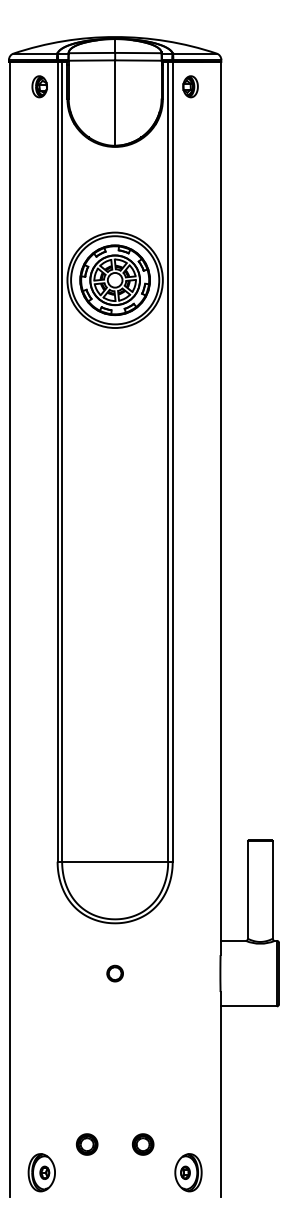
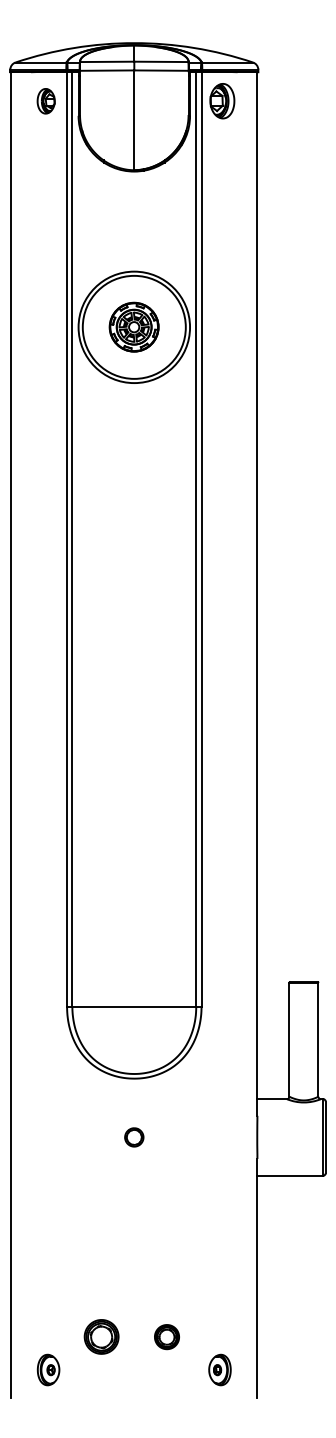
part: (190, 86) -> (222, 101), size x1.4
part: (114, 279) -> (133, 326), size x0.6
part: (87, 1144) -> (101, 1337), size x1.4
part: (41, 1172) -> (48, 1369), size x0.7
part: (188, 1172) -> (219, 1369), size x0.7

